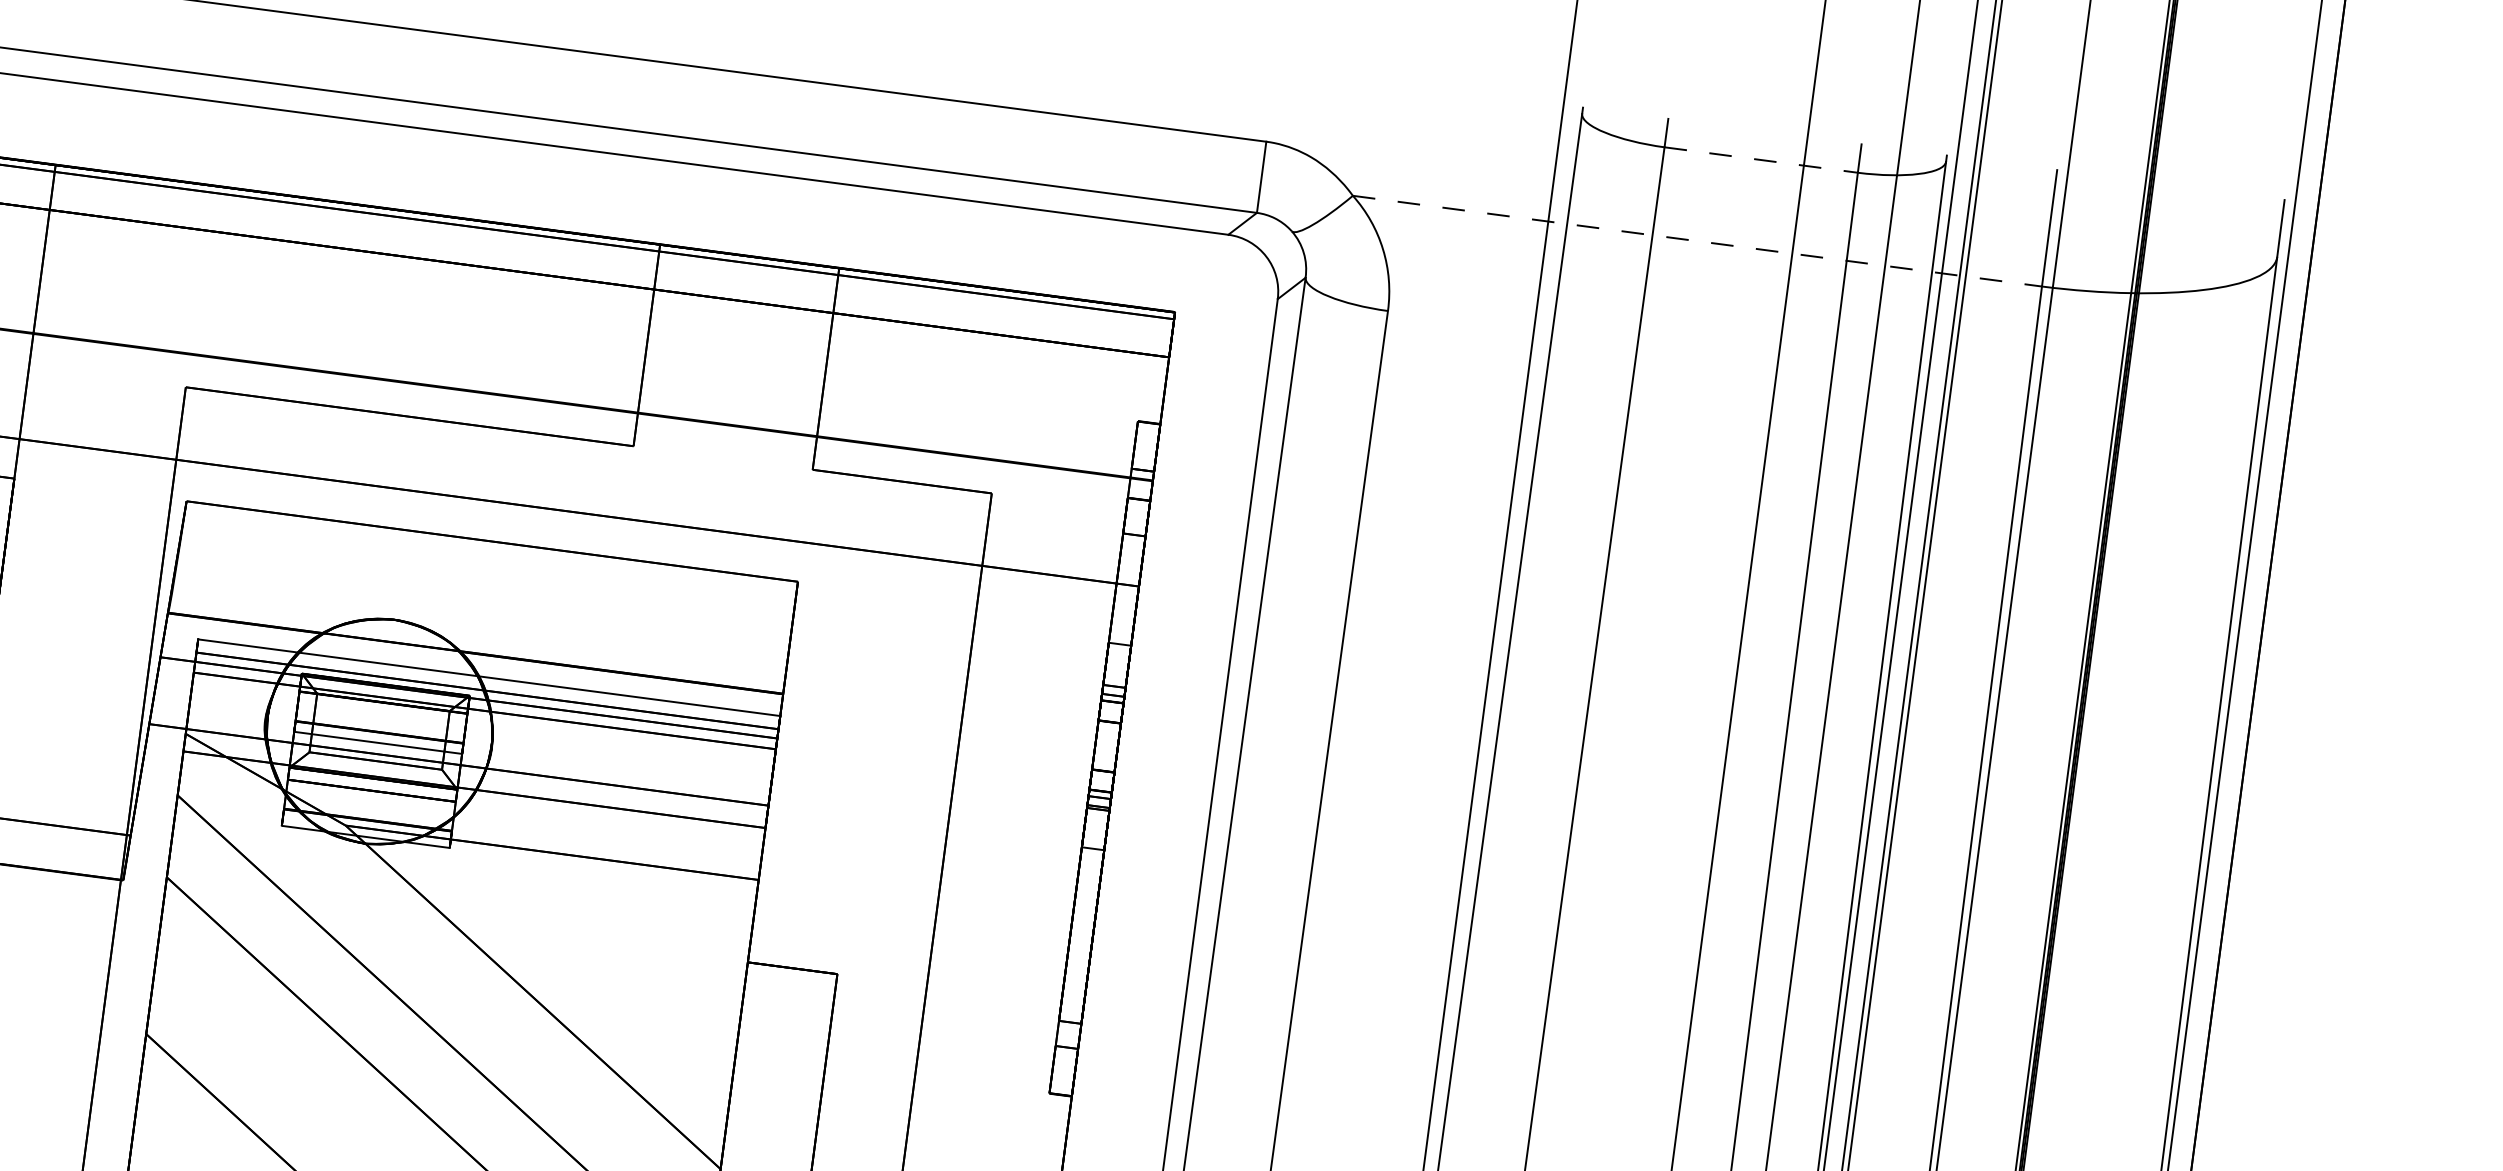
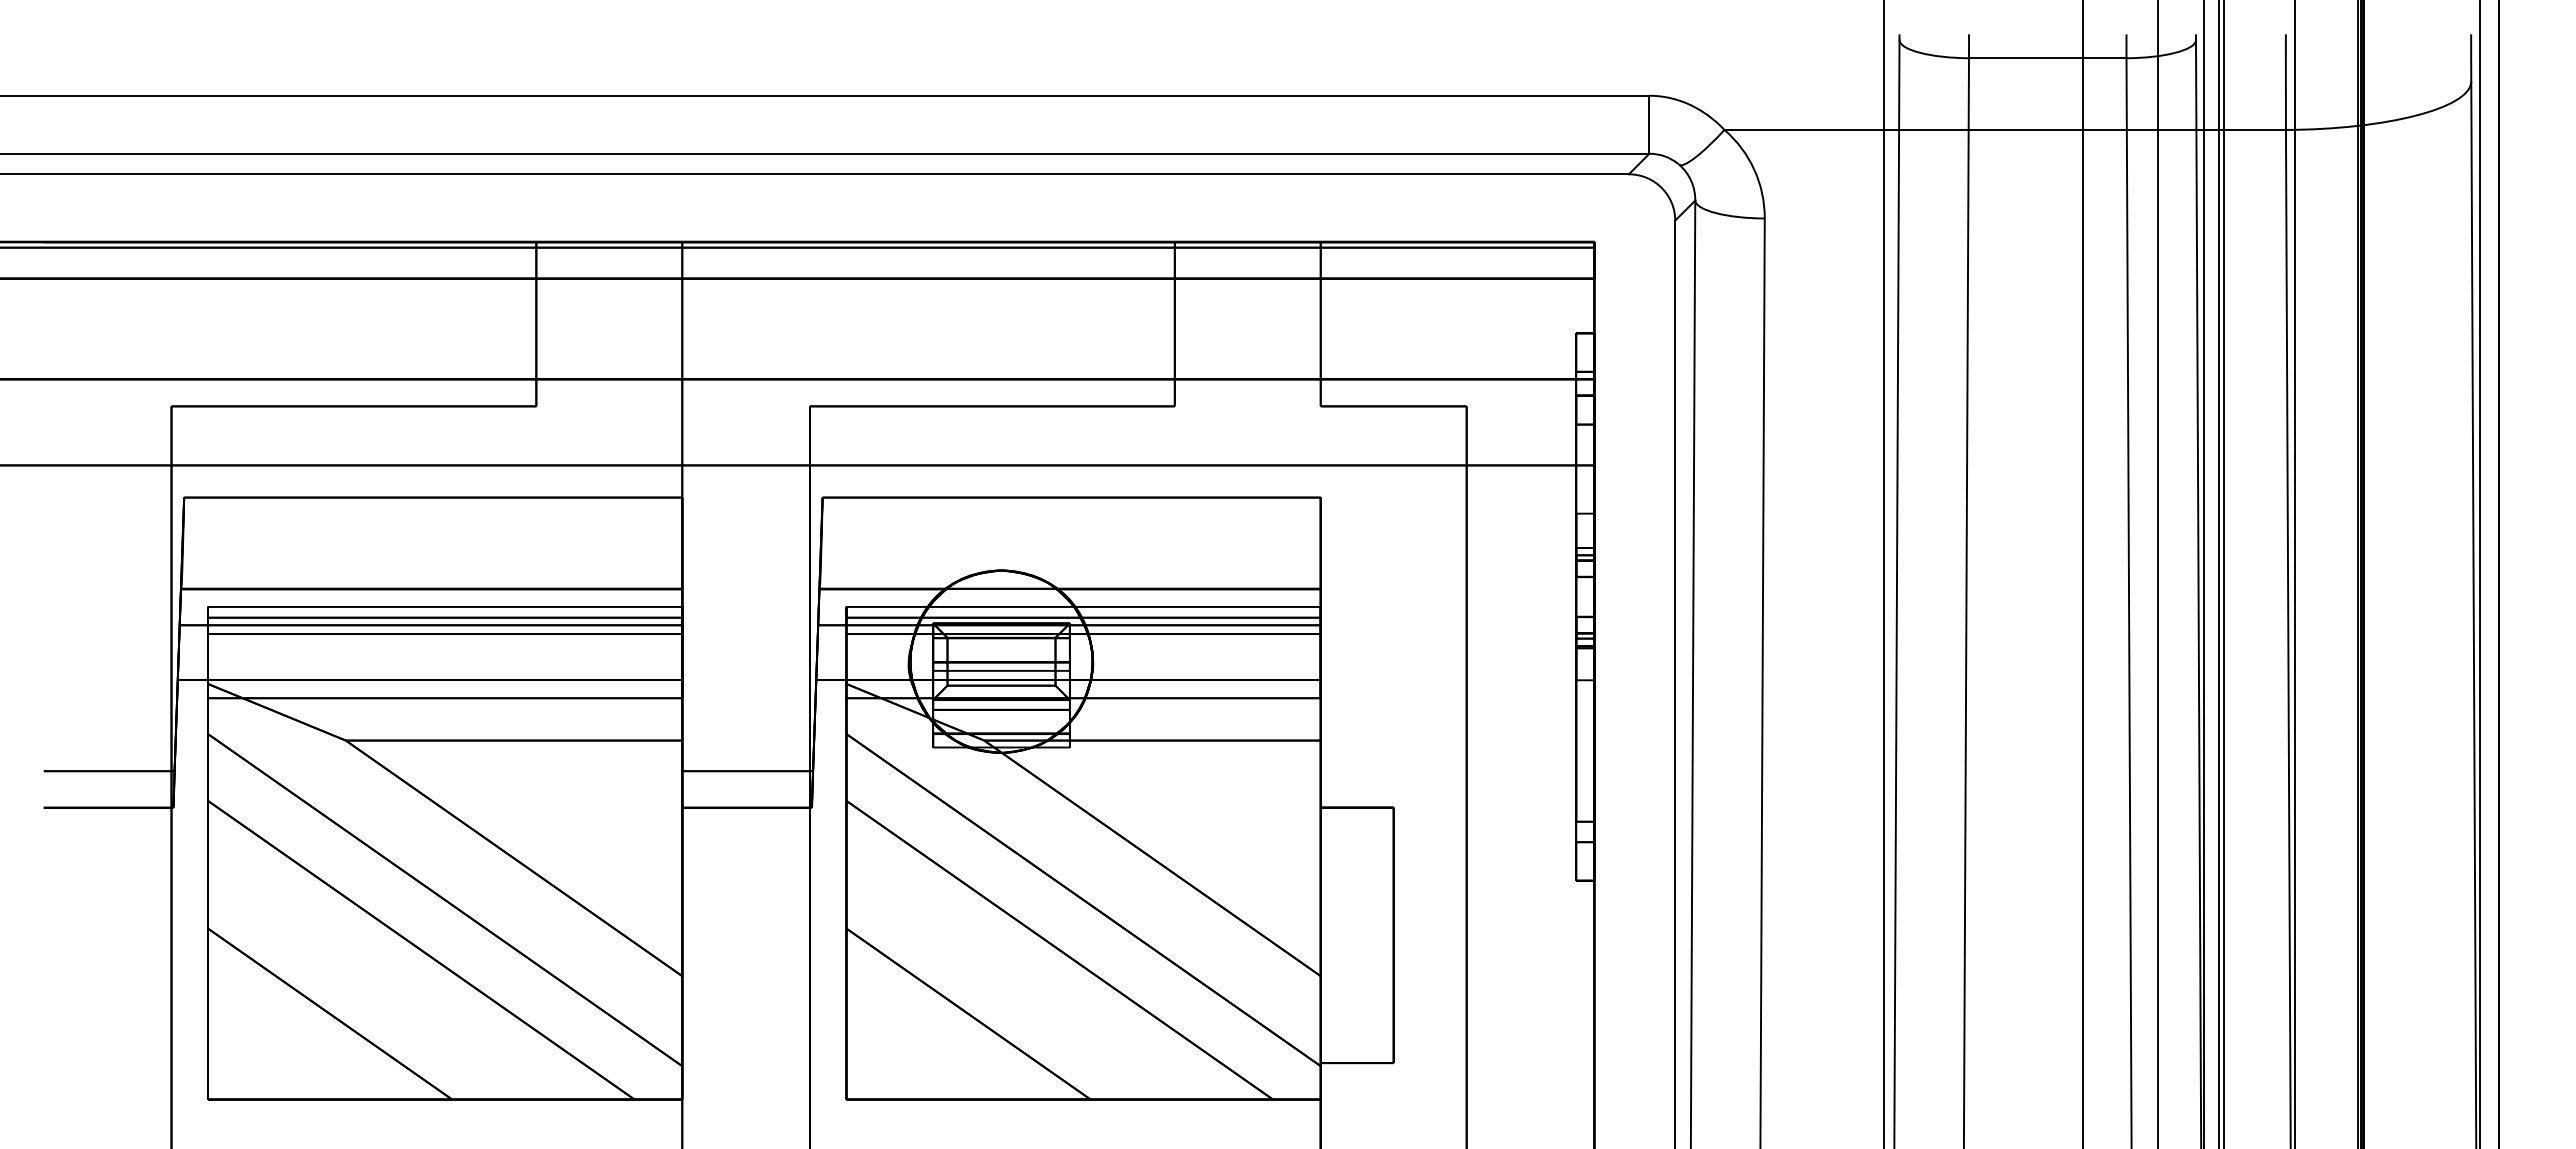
line: (1760, 160) -> (2047, 58), dashed -> solid
line: (1697, 240) -> (2005, 129), dashed -> solid

